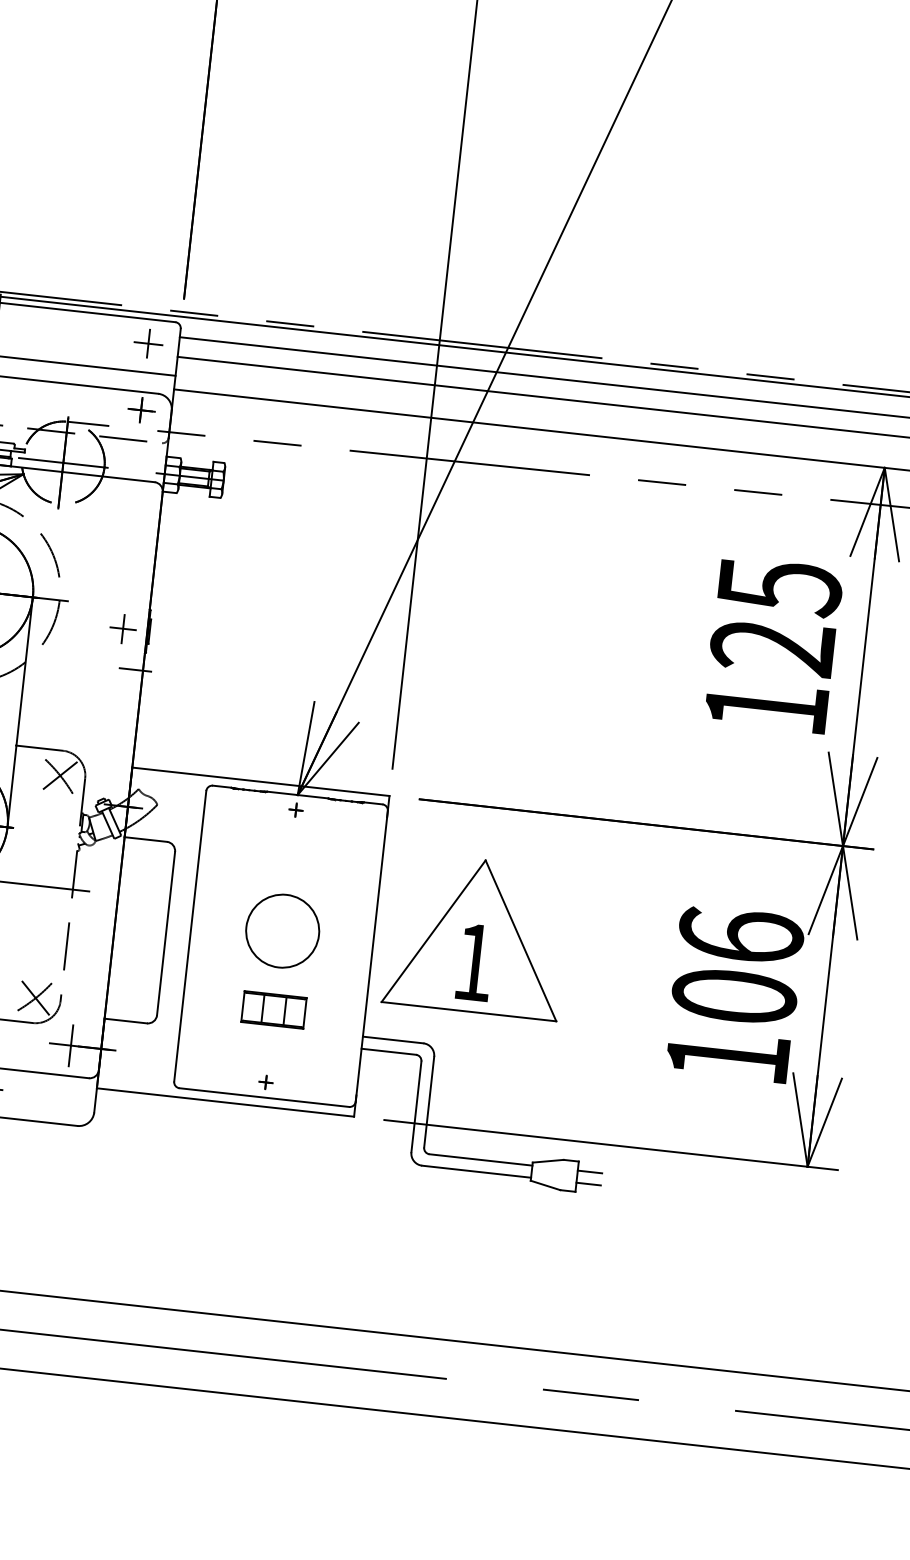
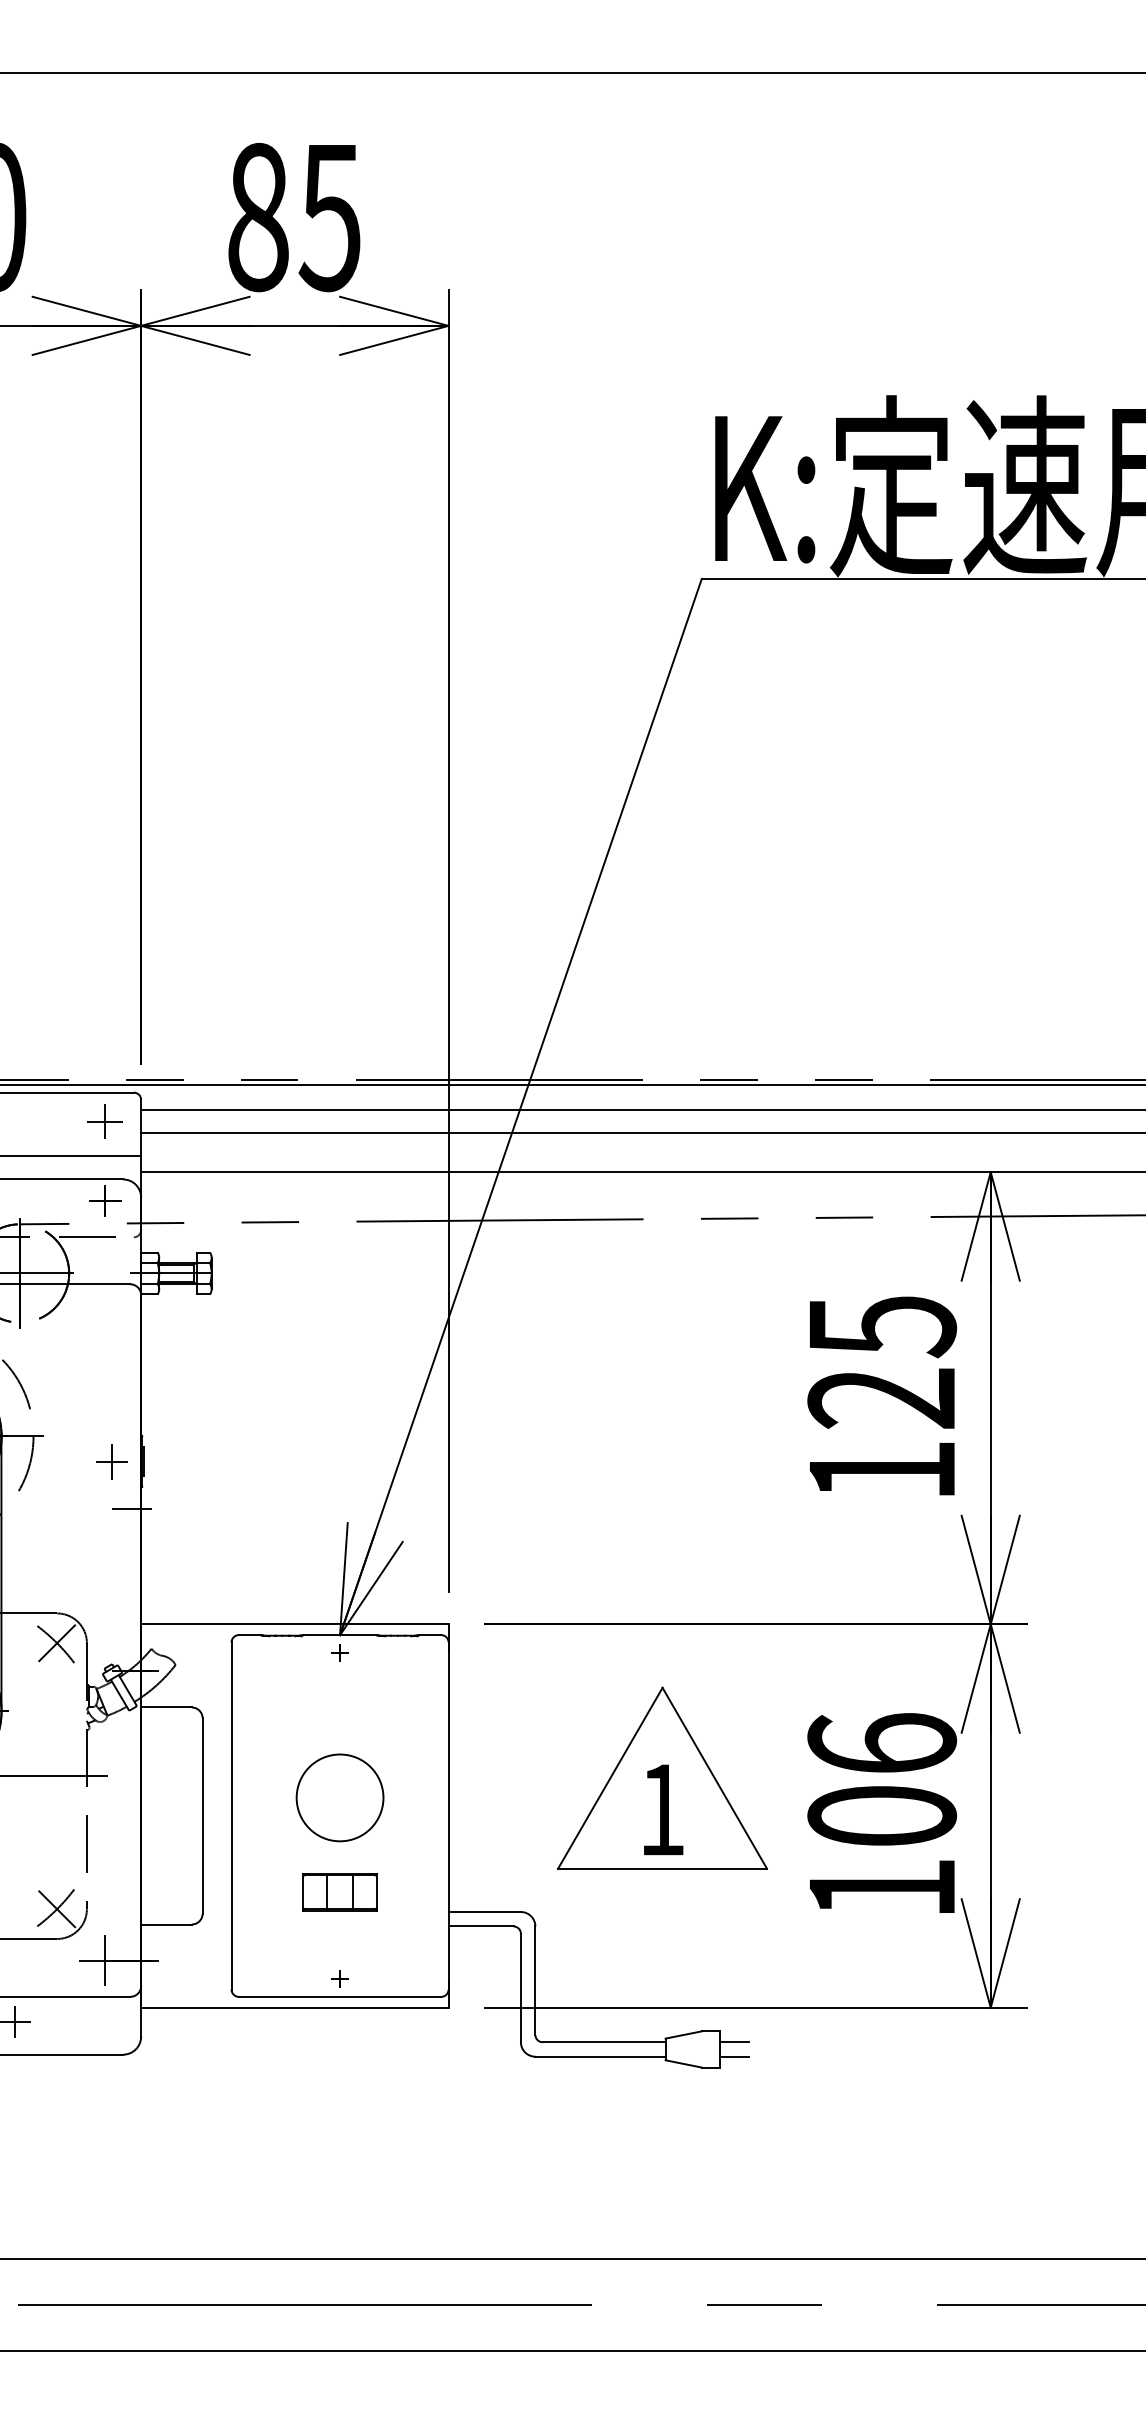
part: (477, 935) -> (662, 1777), moved

